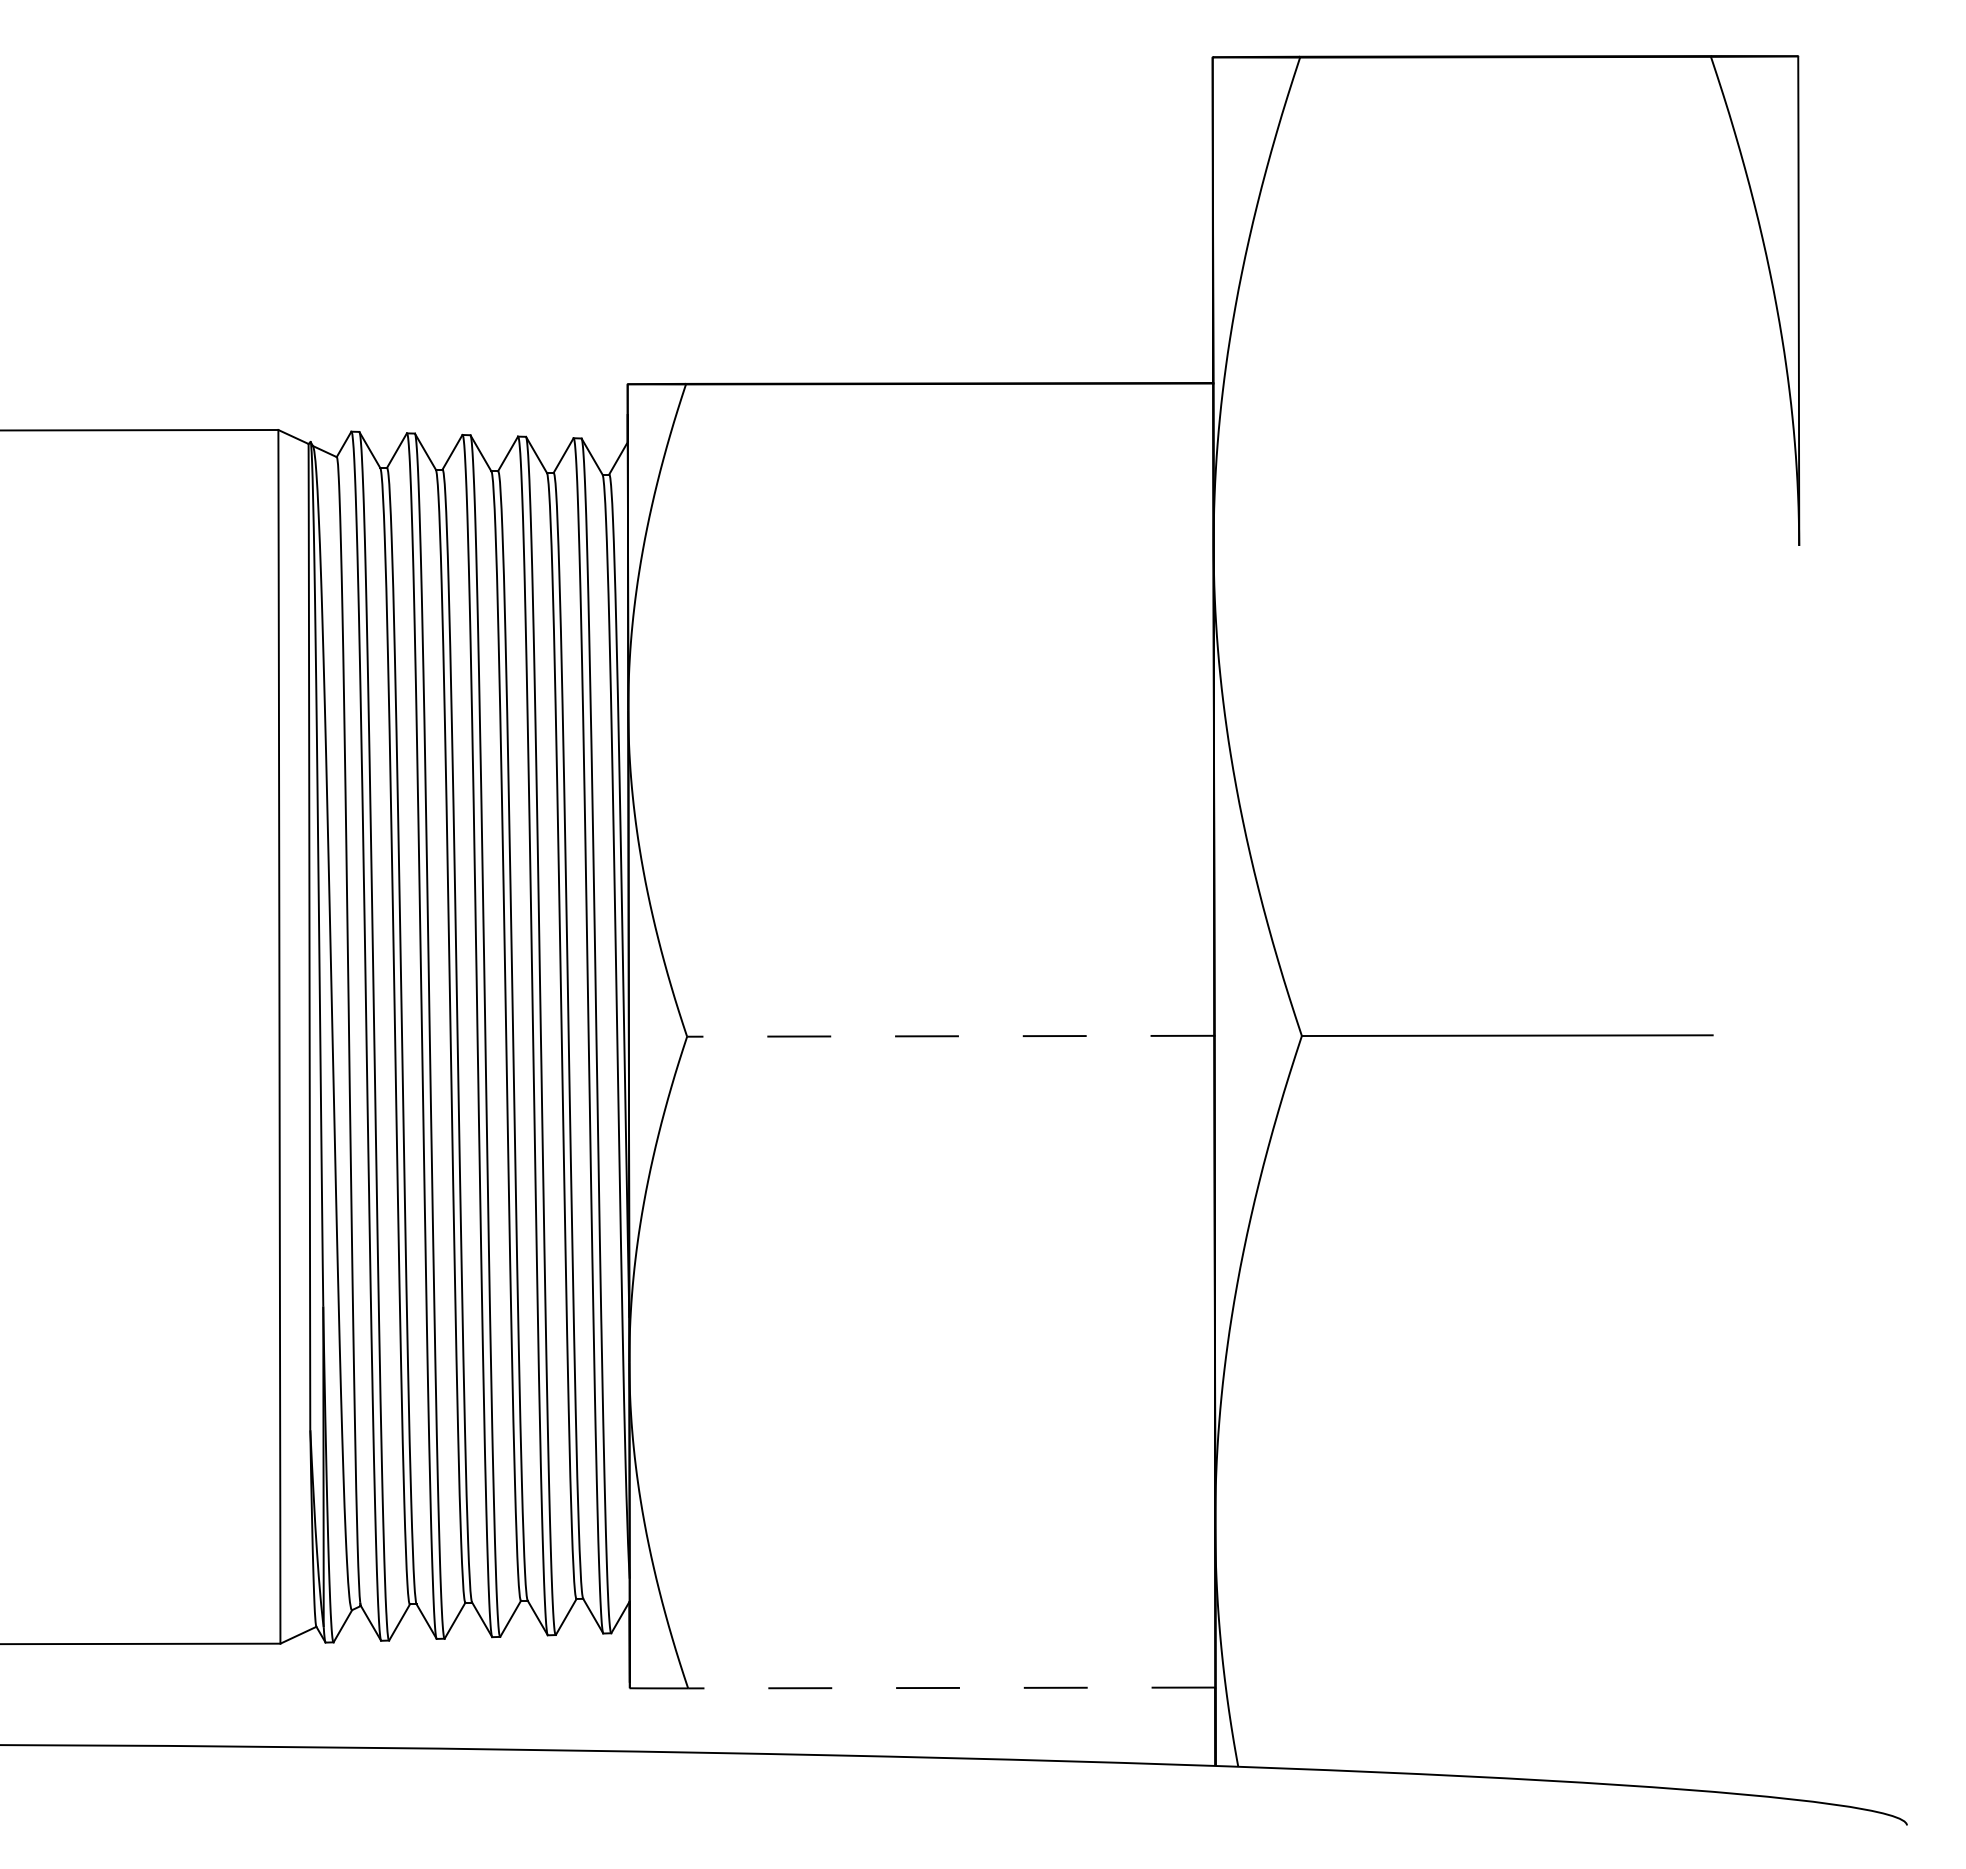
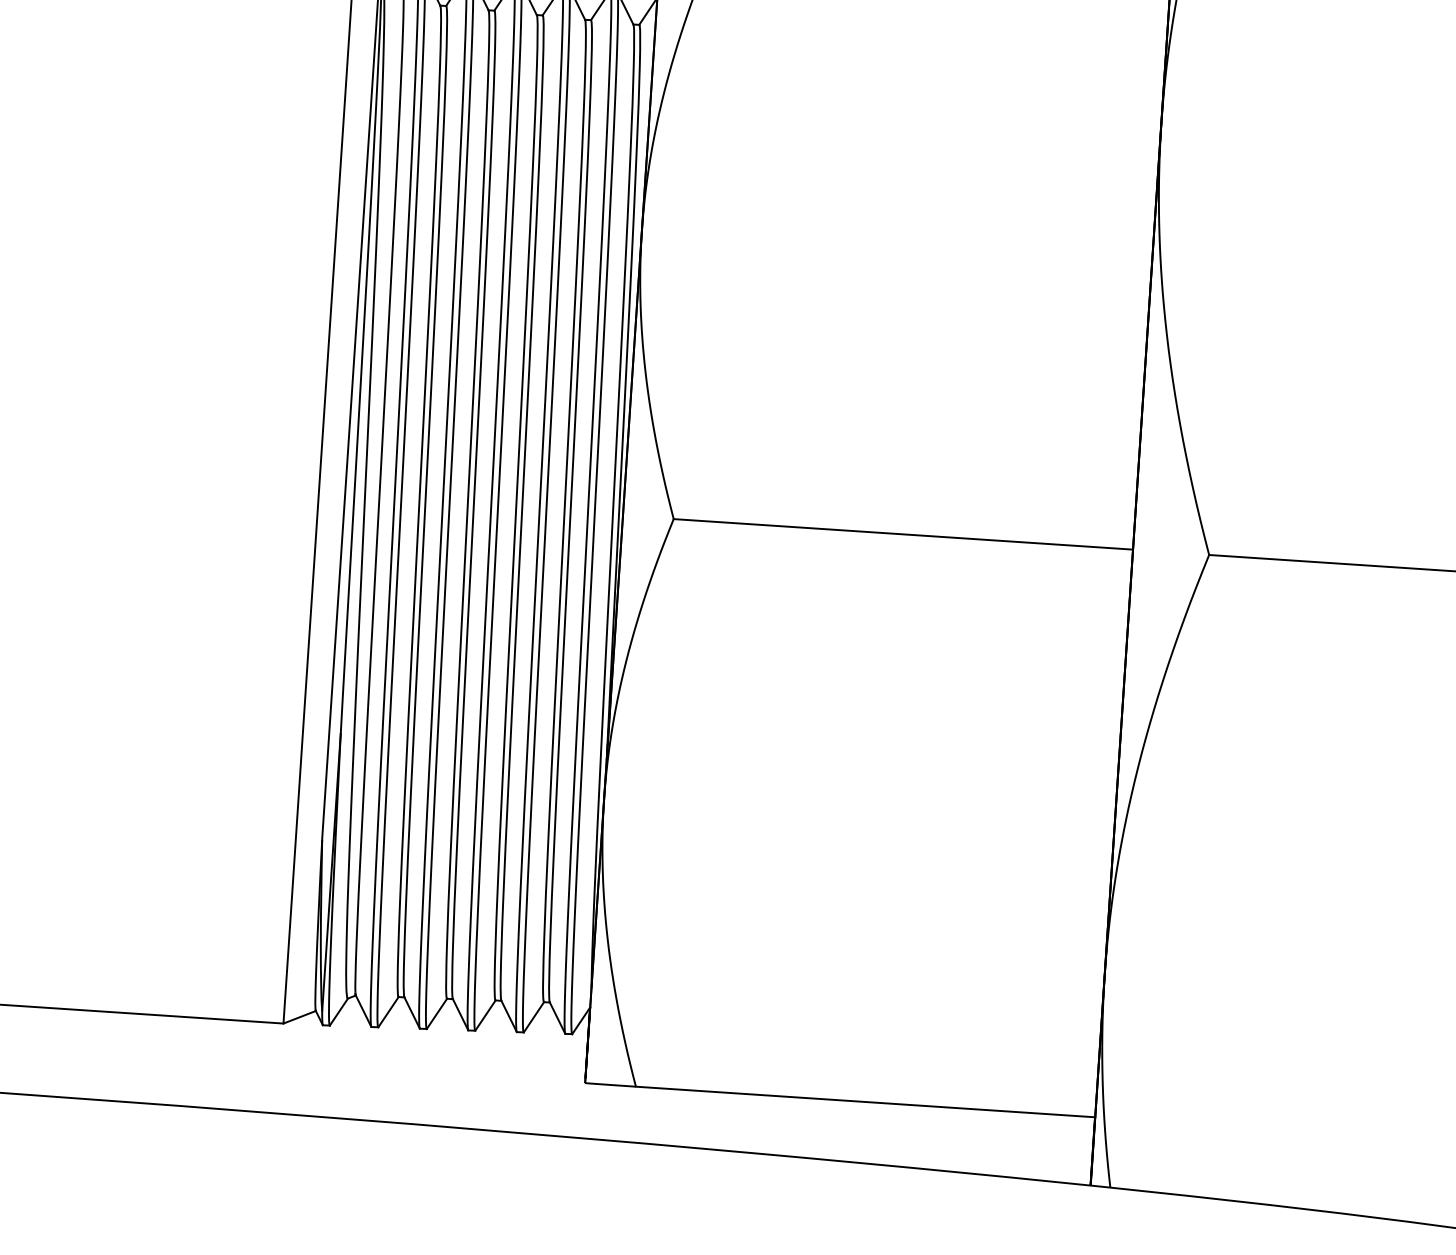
line: (950, 1036) -> (903, 534), dashed -> solid
line: (951, 1687) -> (865, 1101), dashed -> solid

